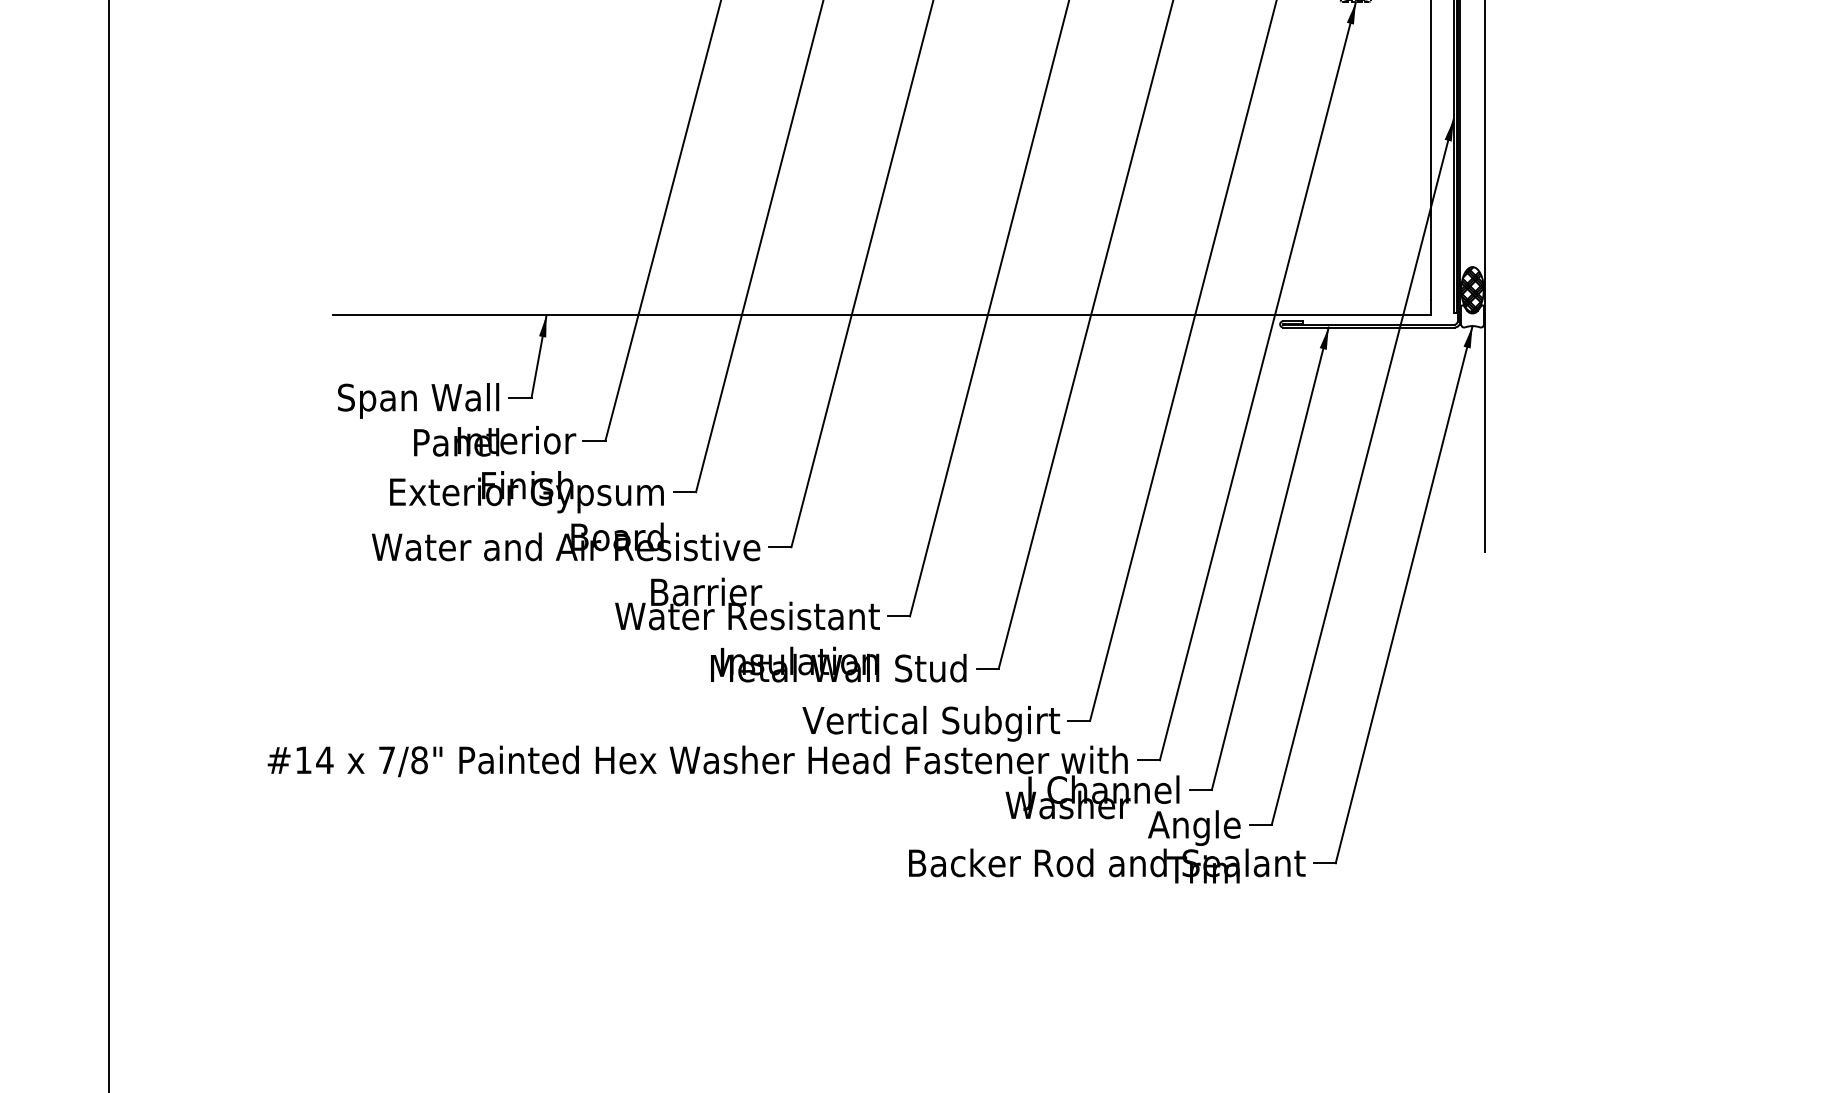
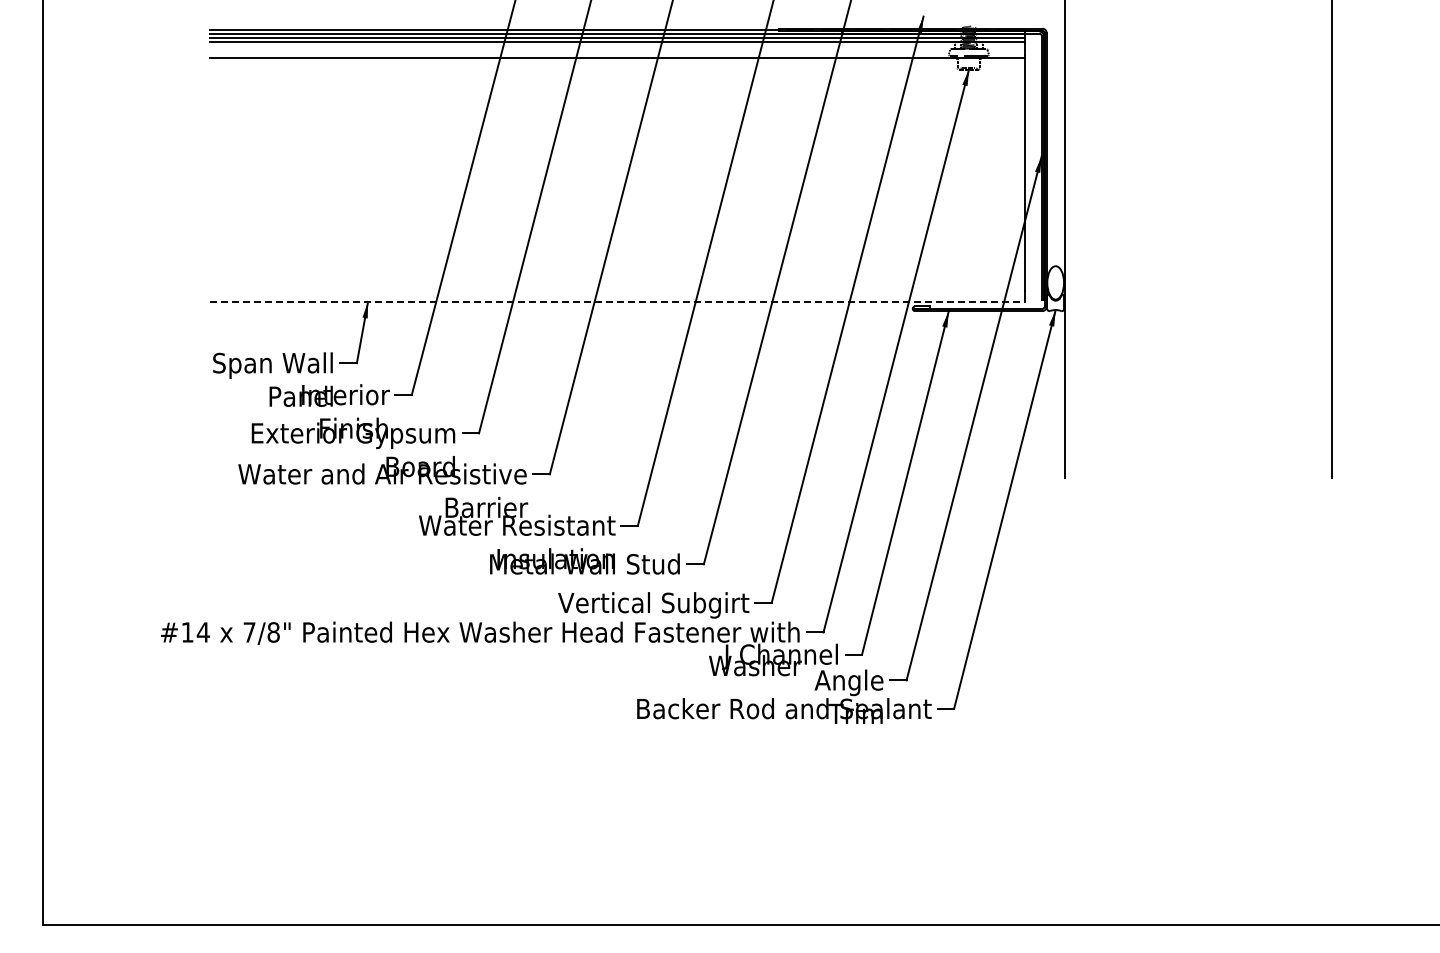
hatch: (1472, 289) -> (1055, 282), removed
line: (882, 314) -> (617, 301), solid -> dashed

